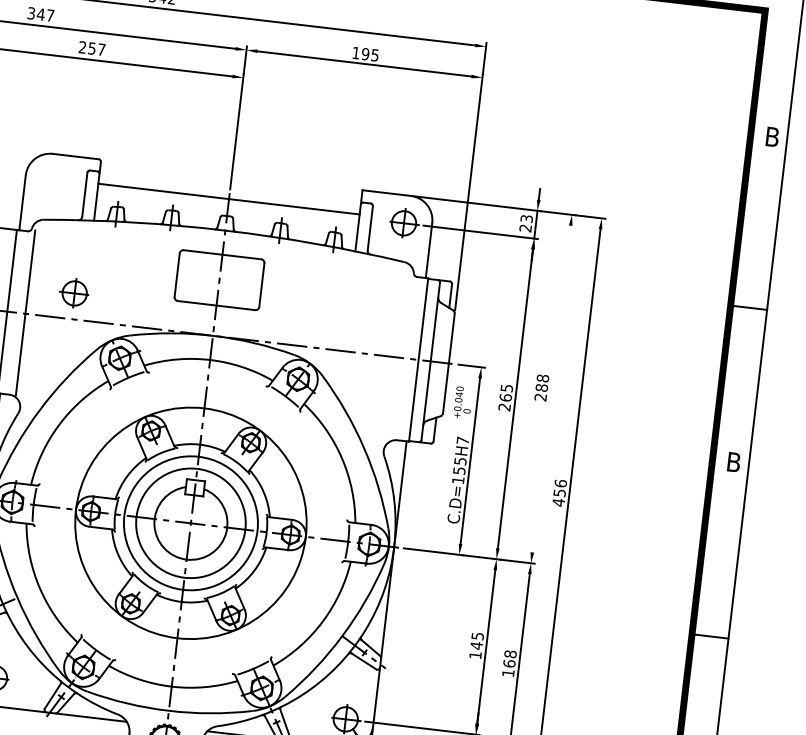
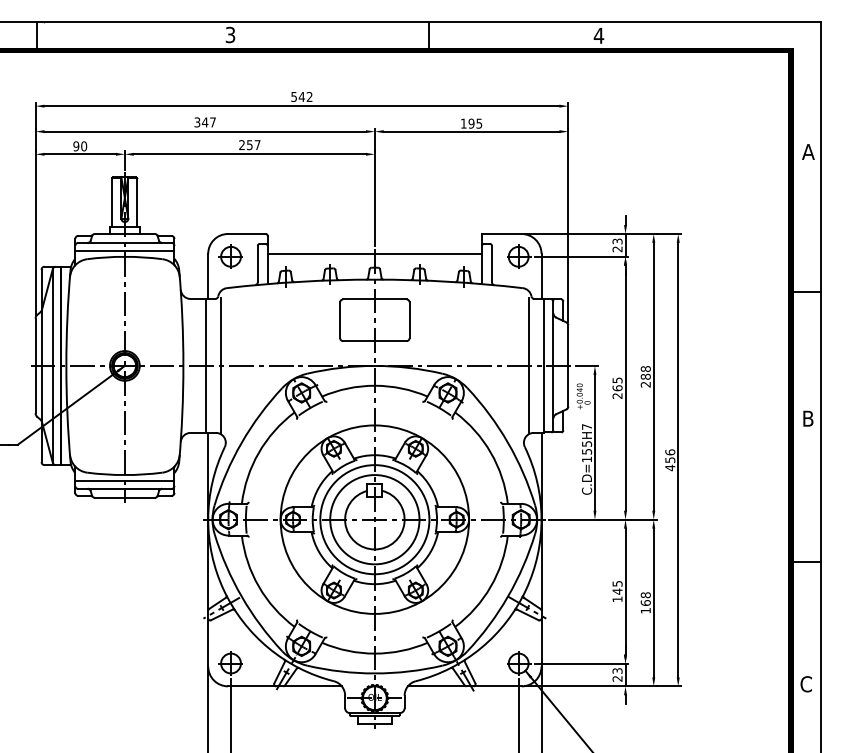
text: (772, 136) -> (808, 151), B -> A
part: (74, 293) -> (230, 256), moved
line: (400, 356) -> (528, 364), added
line: (551, 388) -> (653, 376), added

